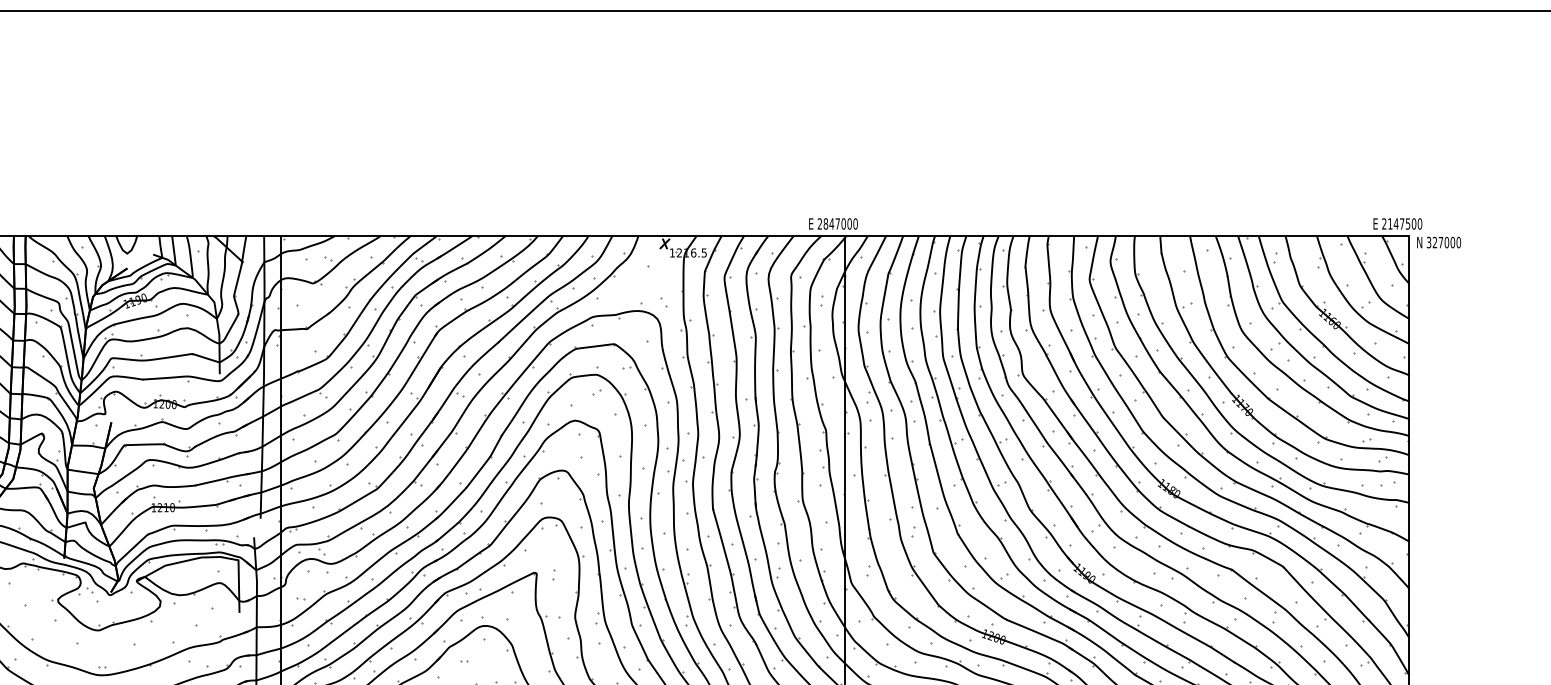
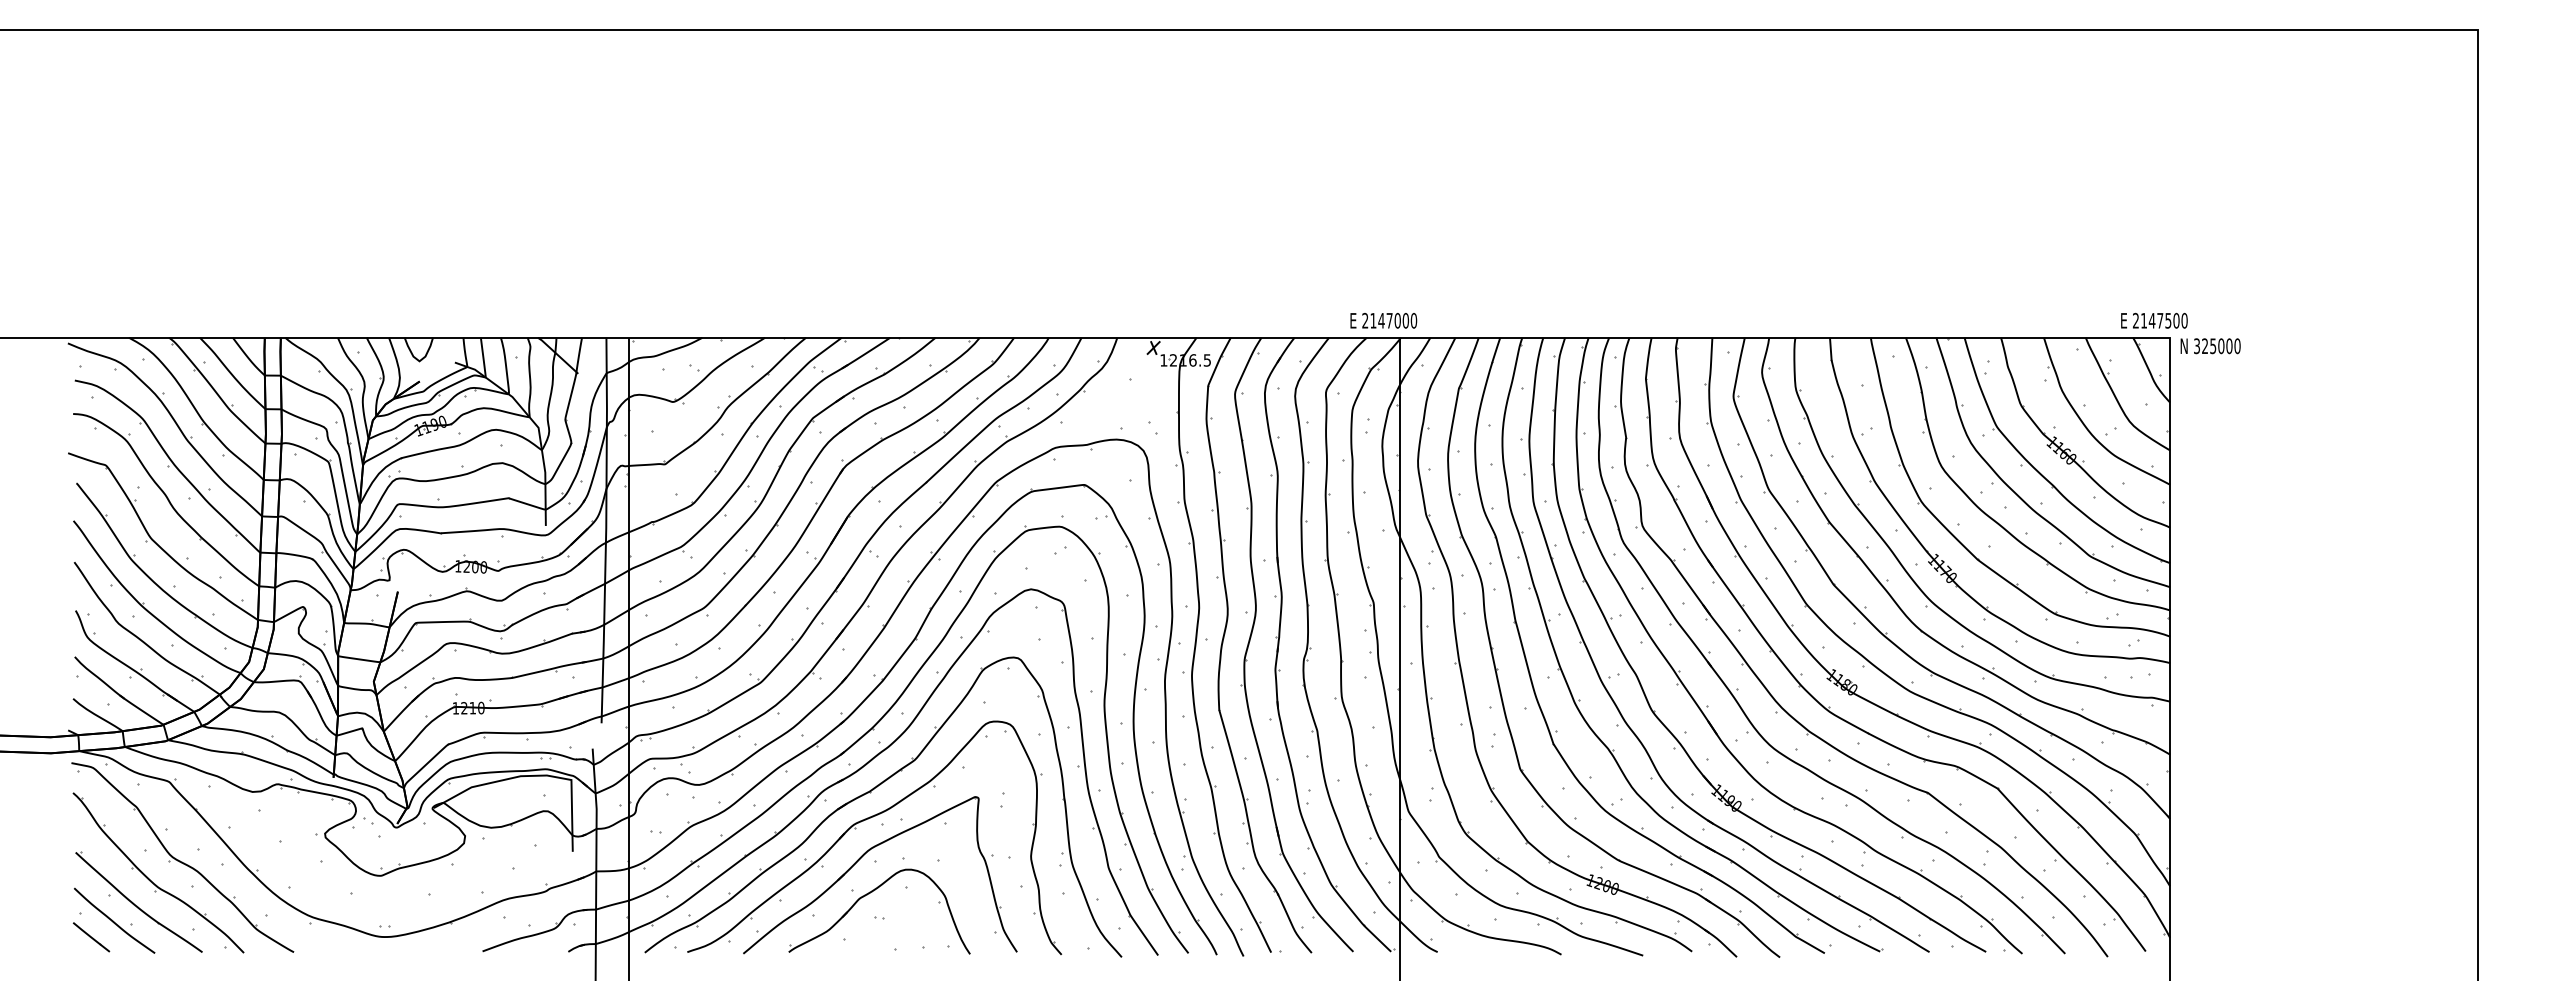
text: (825, 223) -> (1373, 320), 2847000 -> 2147000
text: (1441, 242) -> (2213, 346), 327000 -> 325000

